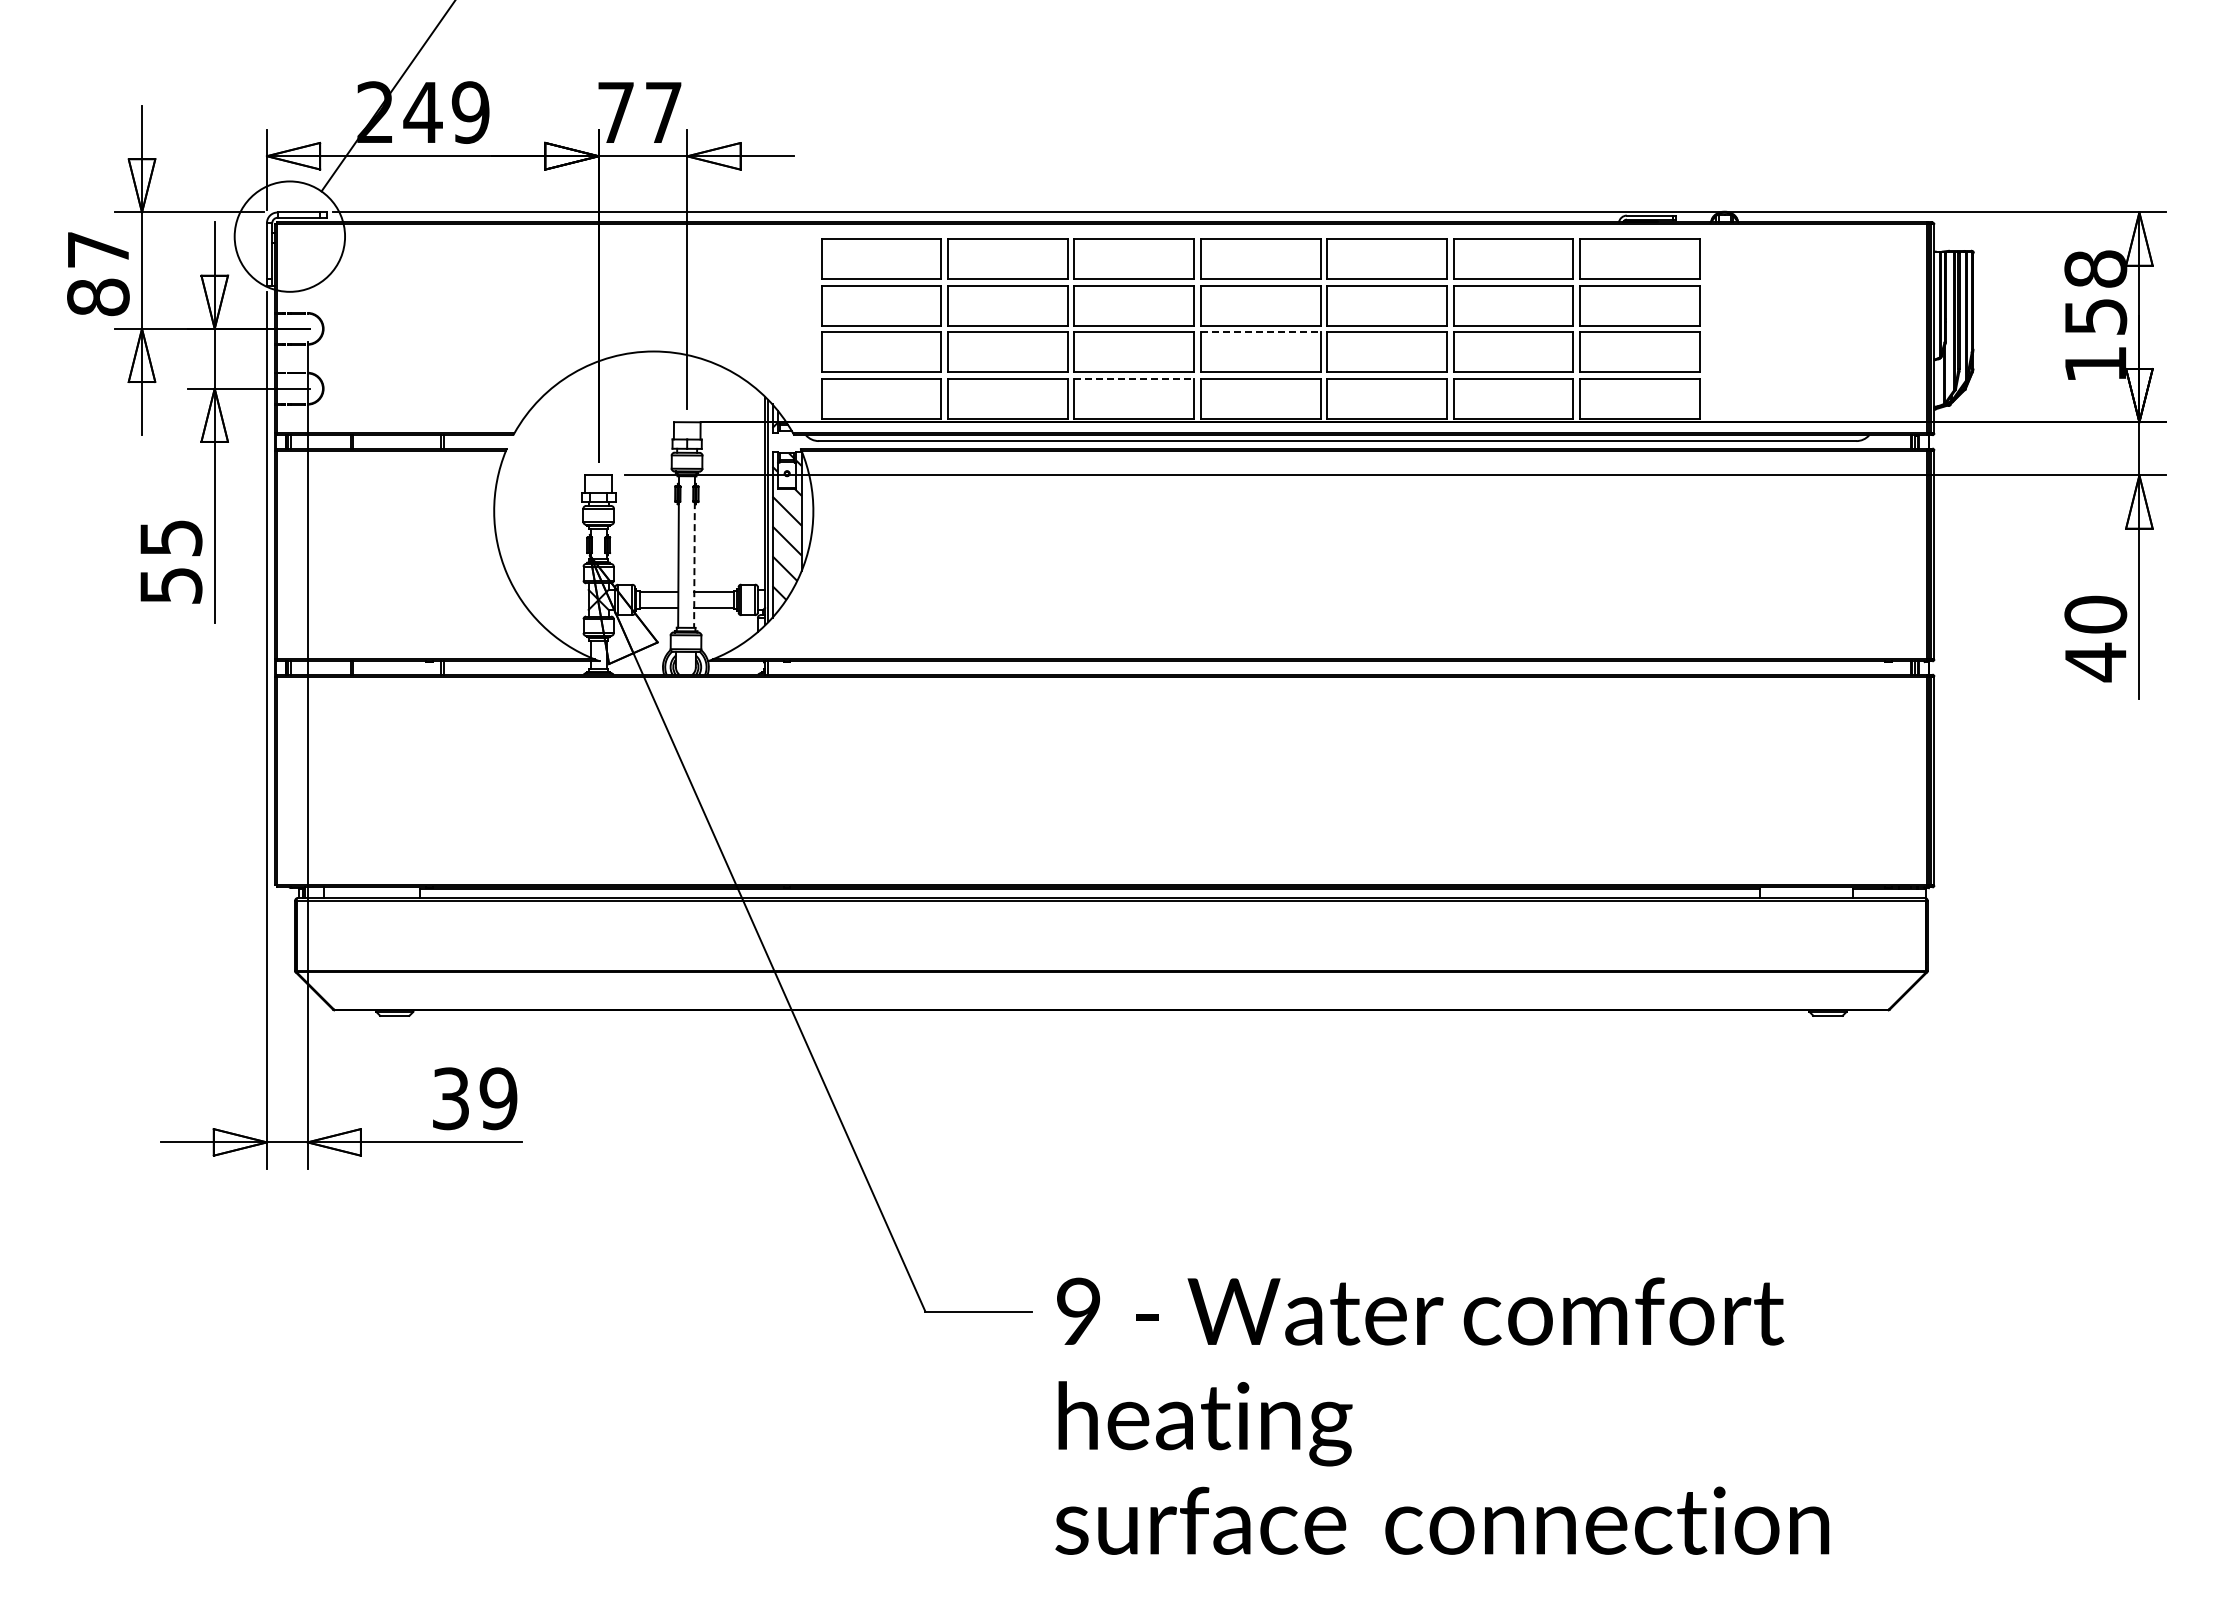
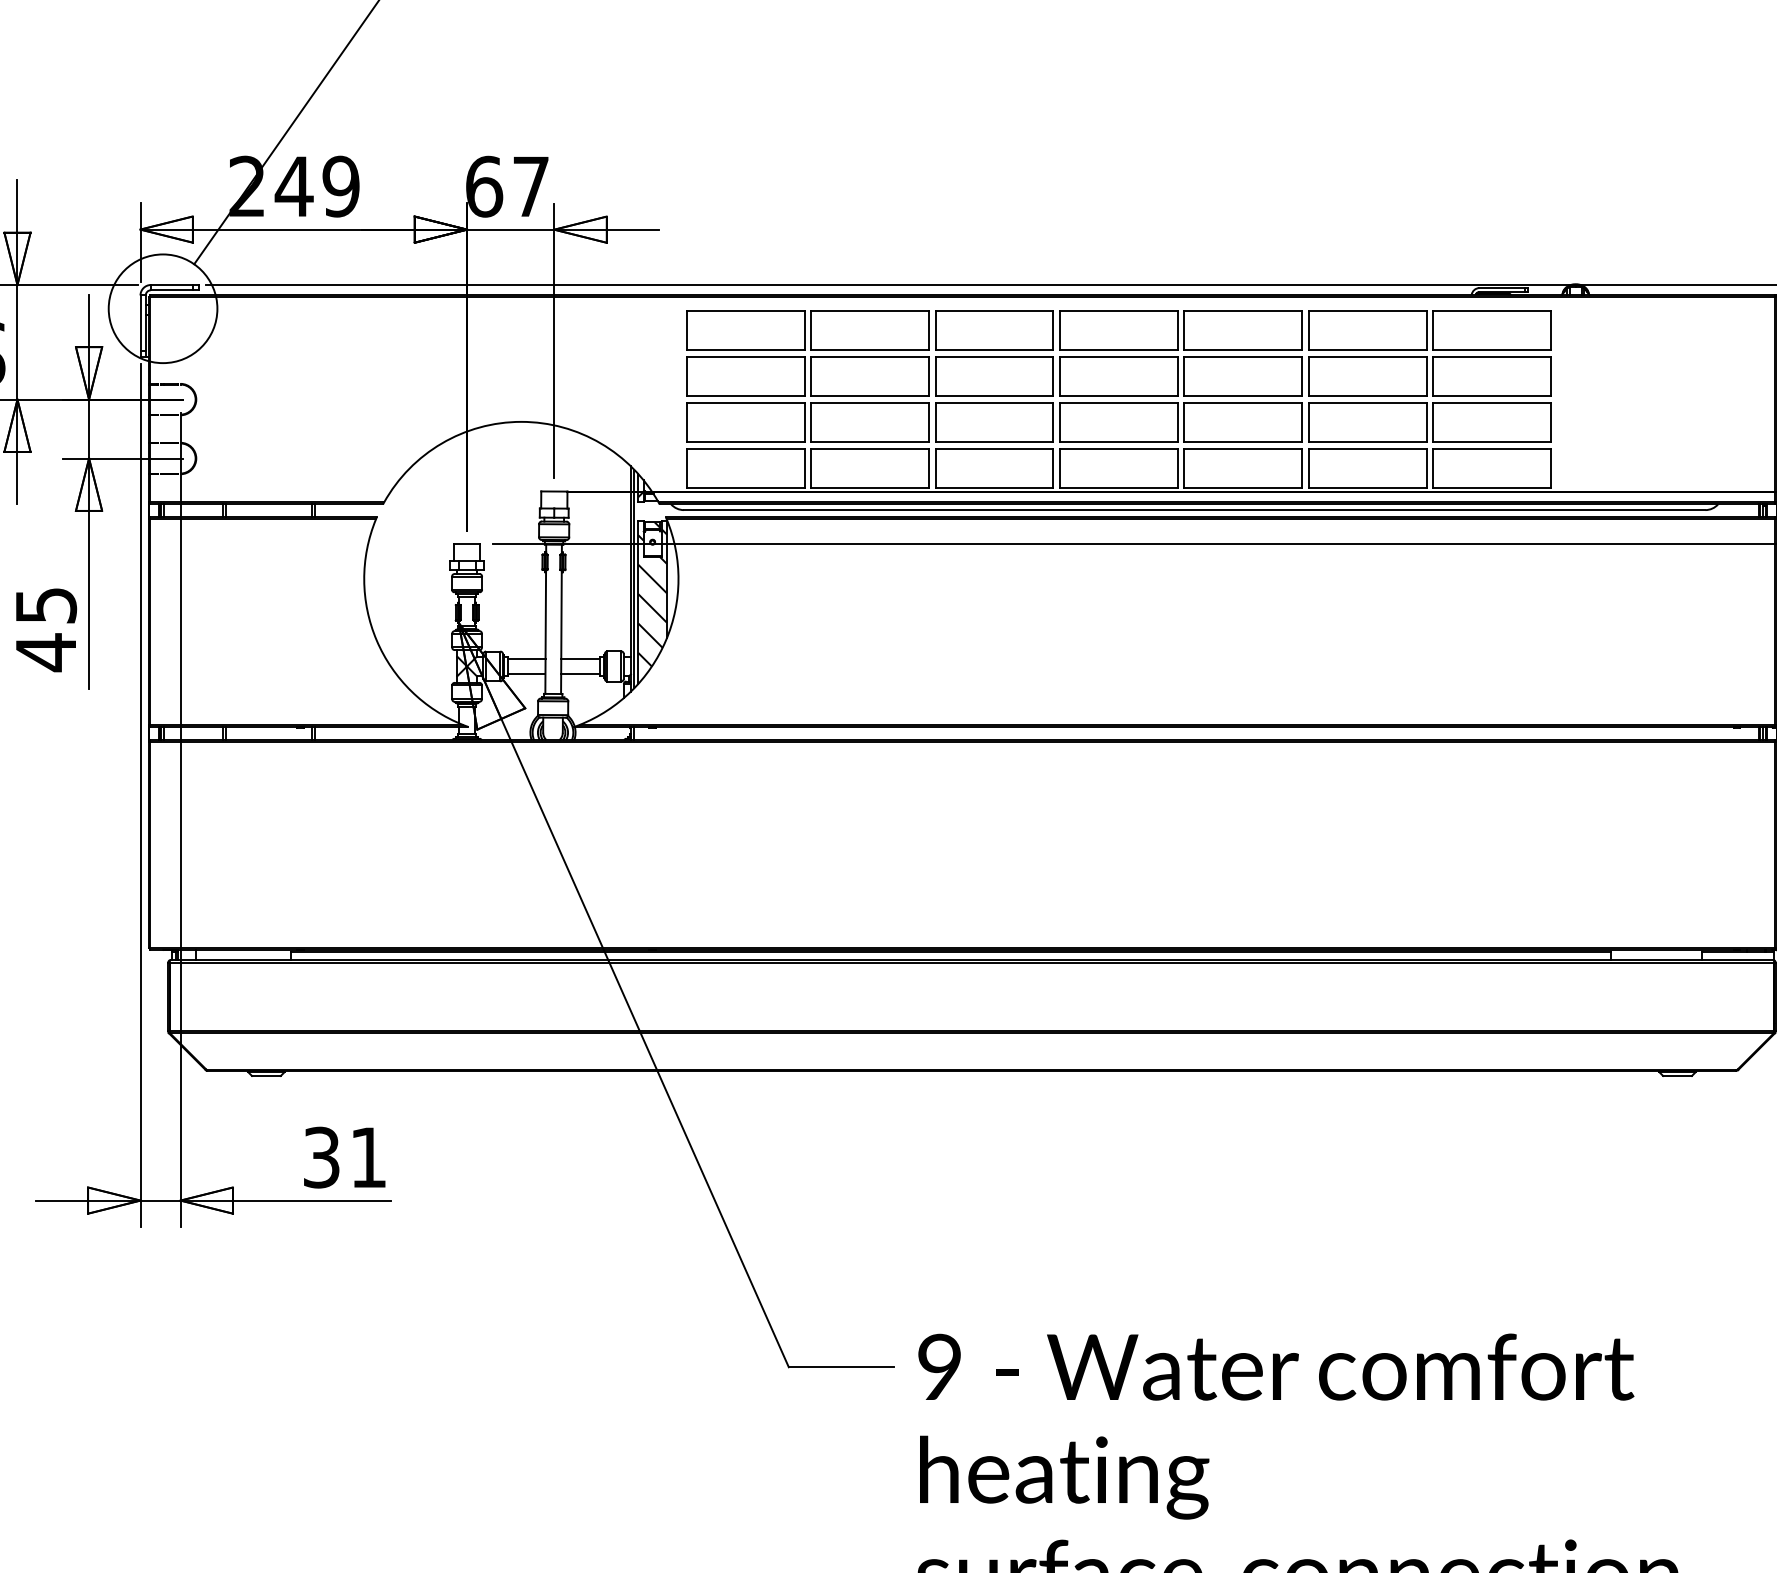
text: (616, 112) -> (484, 186), 77 -> 67
line: (1260, 332) -> (1118, 403), dashed -> solid
line: (1134, 378) -> (994, 448), dashed -> solid
line: (694, 565) -> (561, 632), dashed -> solid
text: (171, 585) -> (46, 652), 55 -> 45
text: (498, 1098) -> (368, 1157), 39 -> 31

